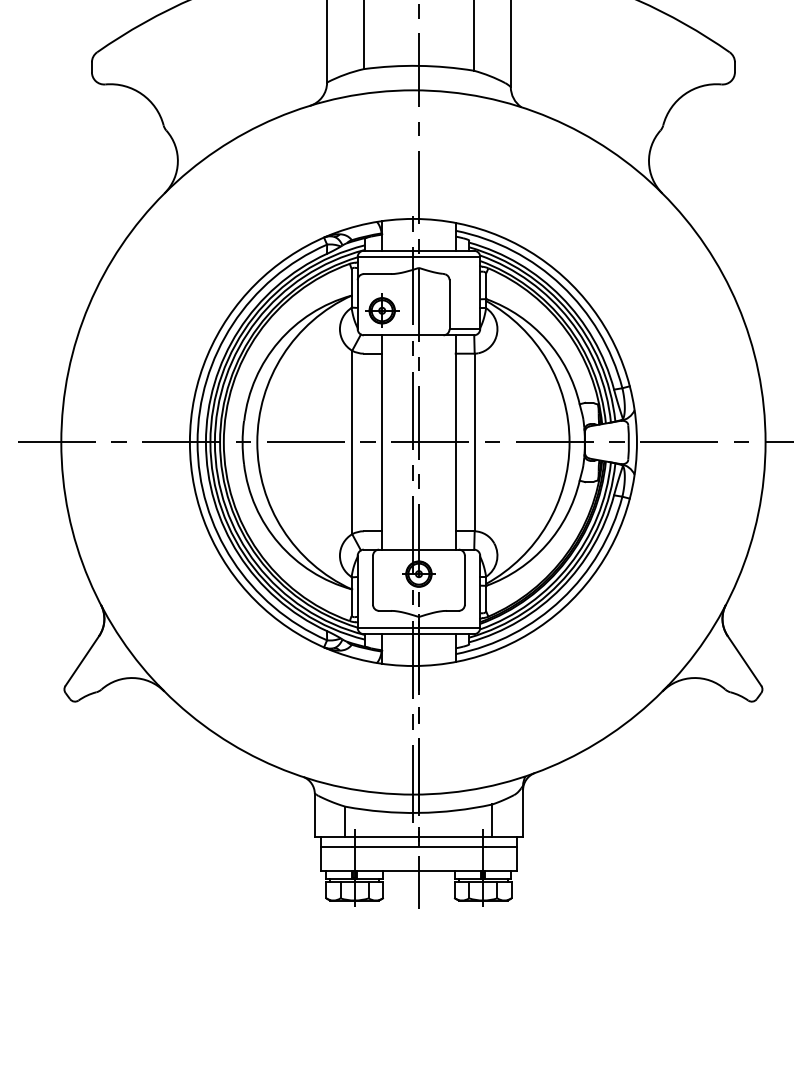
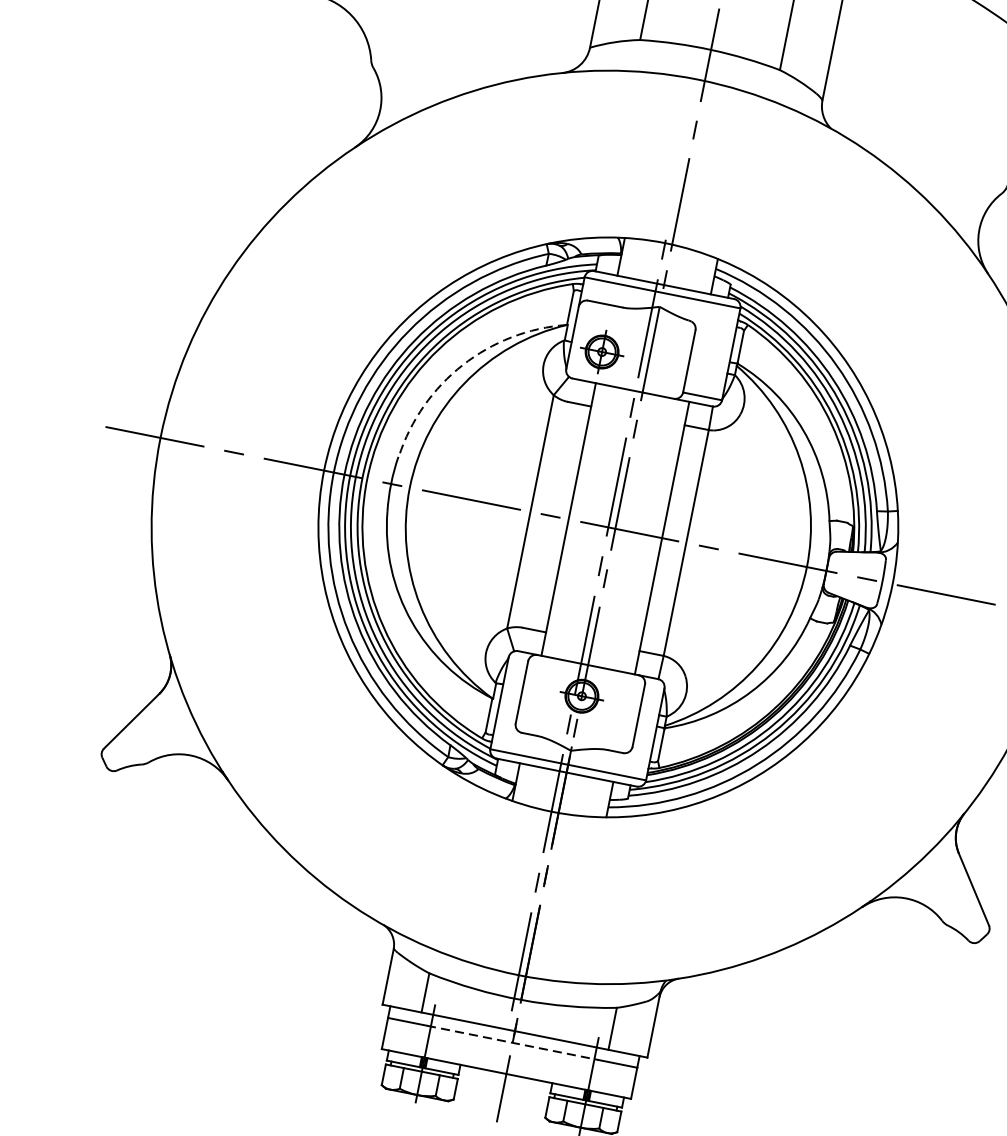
arc: (278, 341) -> (462, 364), solid -> dashed
line: (419, 846) -> (513, 1042), solid -> dashed

